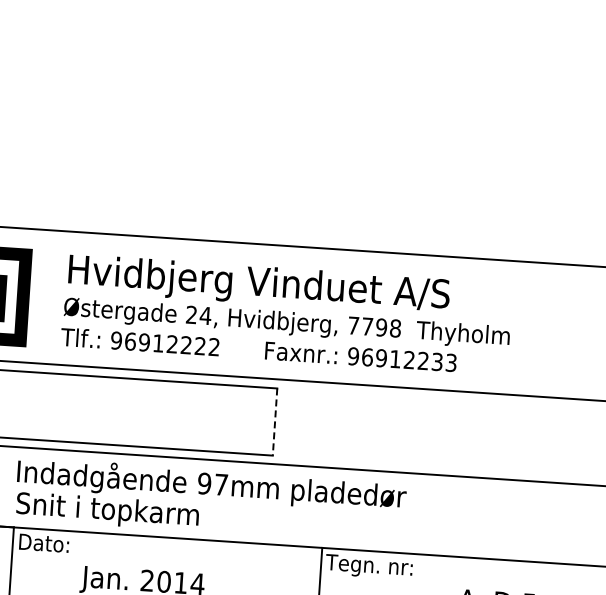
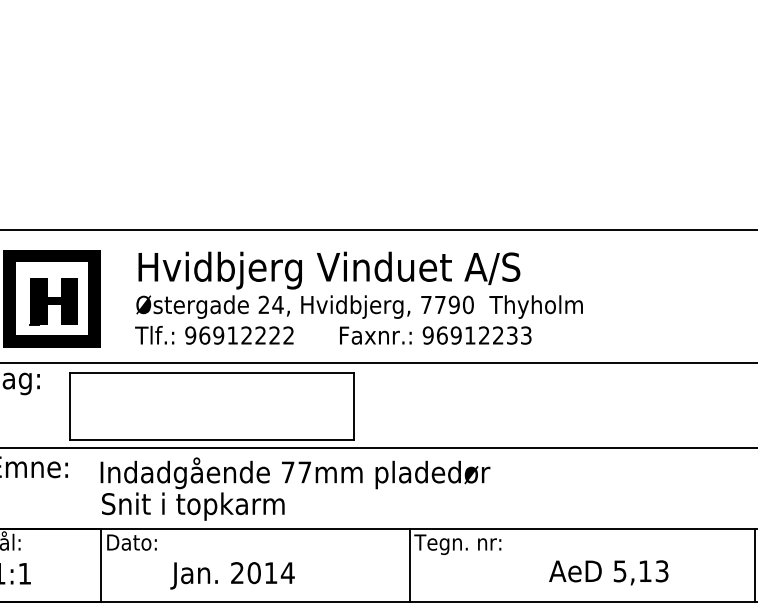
text: (395, 328) -> (468, 304), 7798 -> 7790
line: (275, 422) -> (354, 406), dashed -> solid
text: (204, 483) -> (287, 472), 97mm -> 77mm

